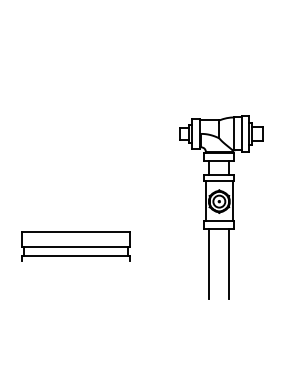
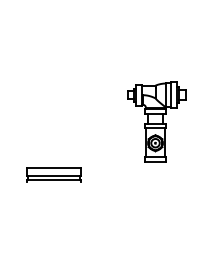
part: (75, 246) -> (53, 175), size x0.7
line: (209, 263) -> (148, 187), removed
line: (229, 263) -> (162, 187), removed

